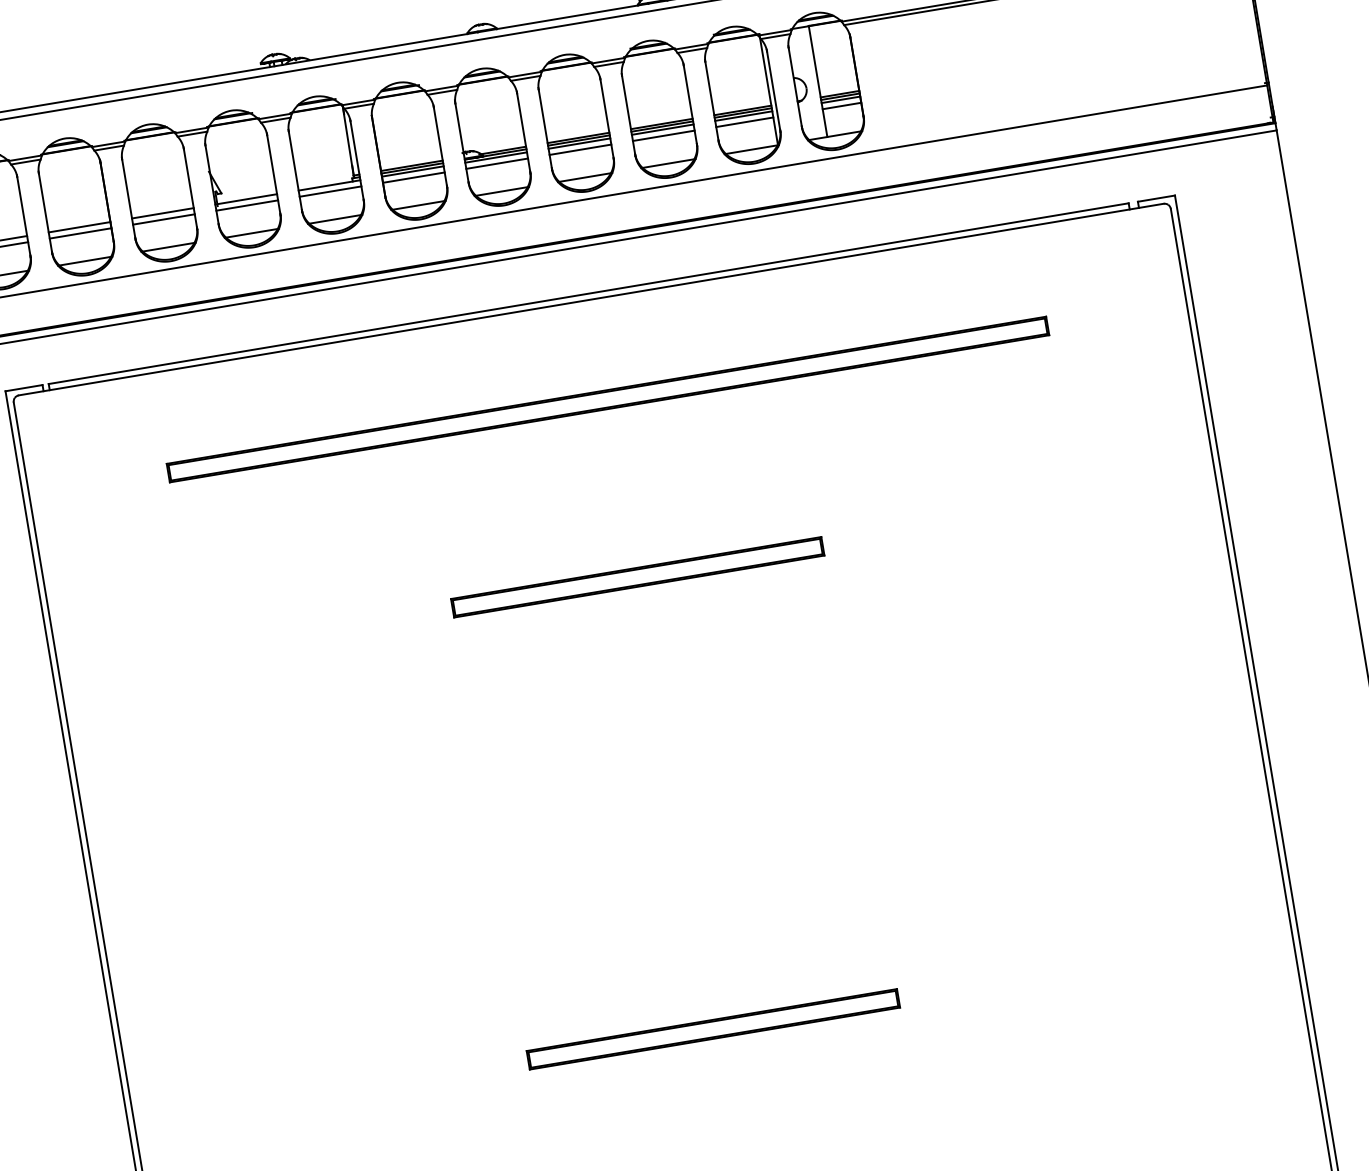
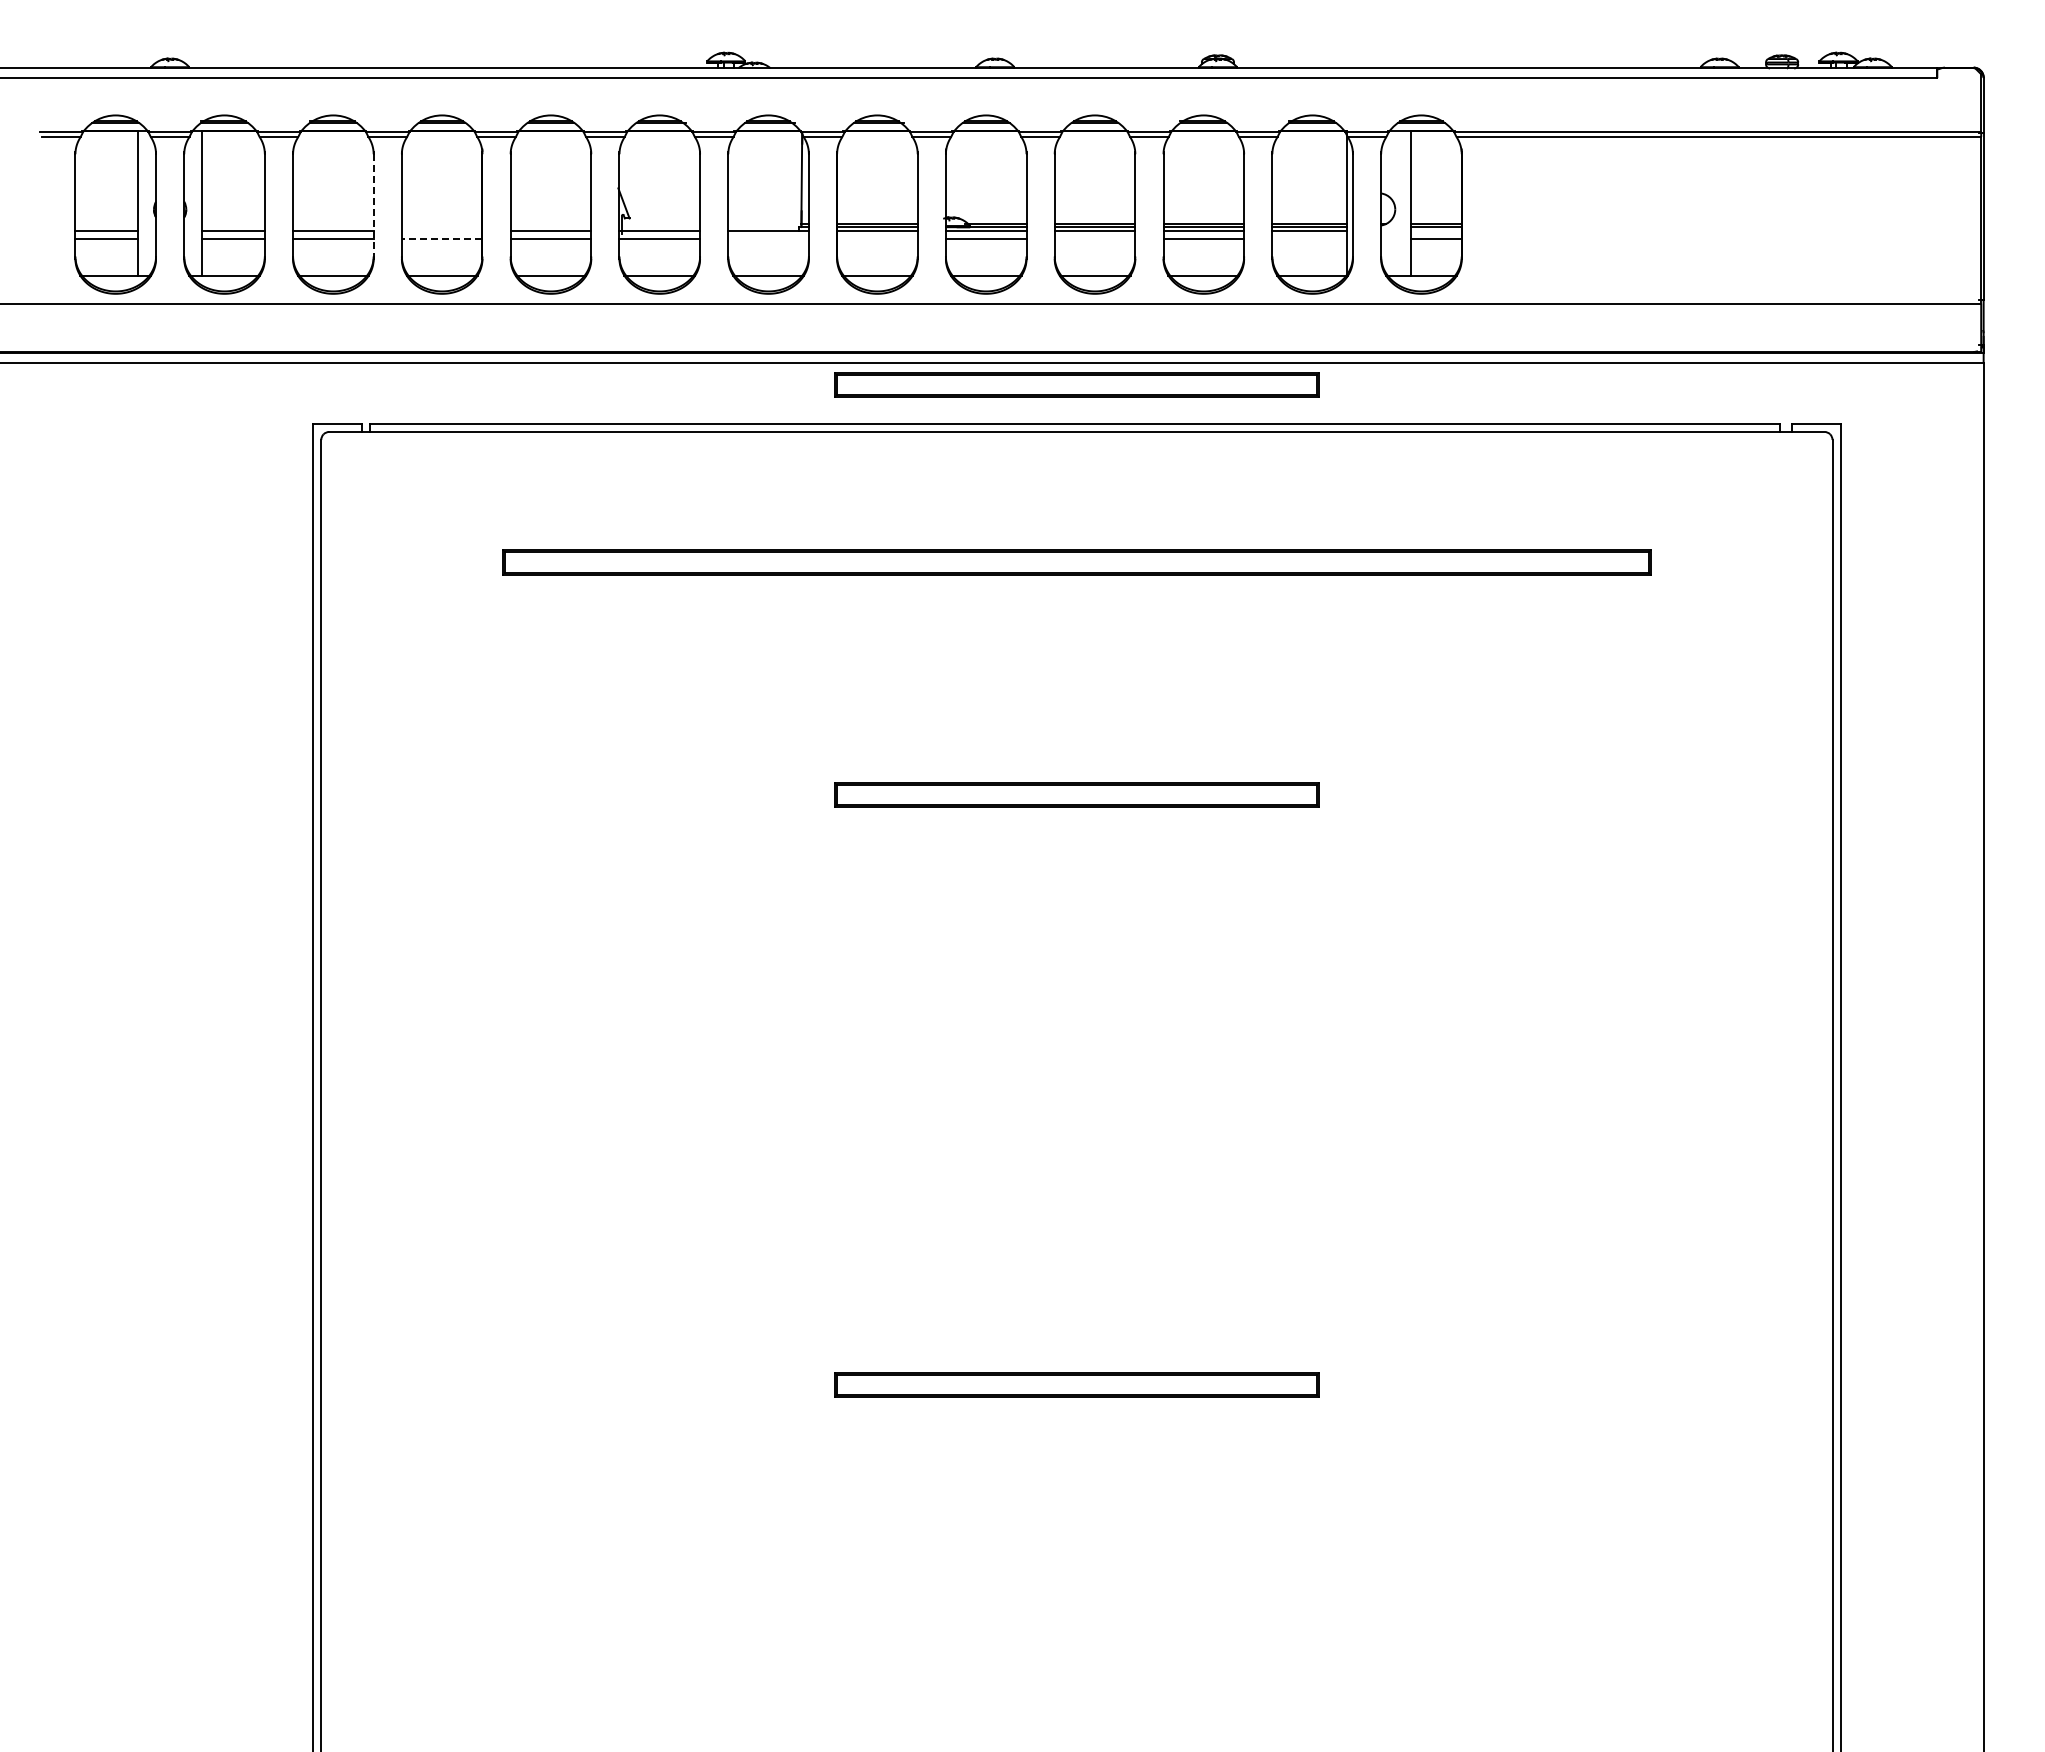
line: (840, 100) -> (1436, 231), removed
line: (744, 122) -> (1309, 239), removed
line: (580, 149) -> (1094, 239), removed
line: (413, 177) -> (877, 239), removed
line: (330, 191) -> (768, 239), removed
line: (23, 217) -> (373, 207), solid -> dashed
line: (79, 227) -> (441, 231), removed
line: (80, 233) -> (441, 239), solid -> dashed
part: (584, 263) -> (1076, 384), added

